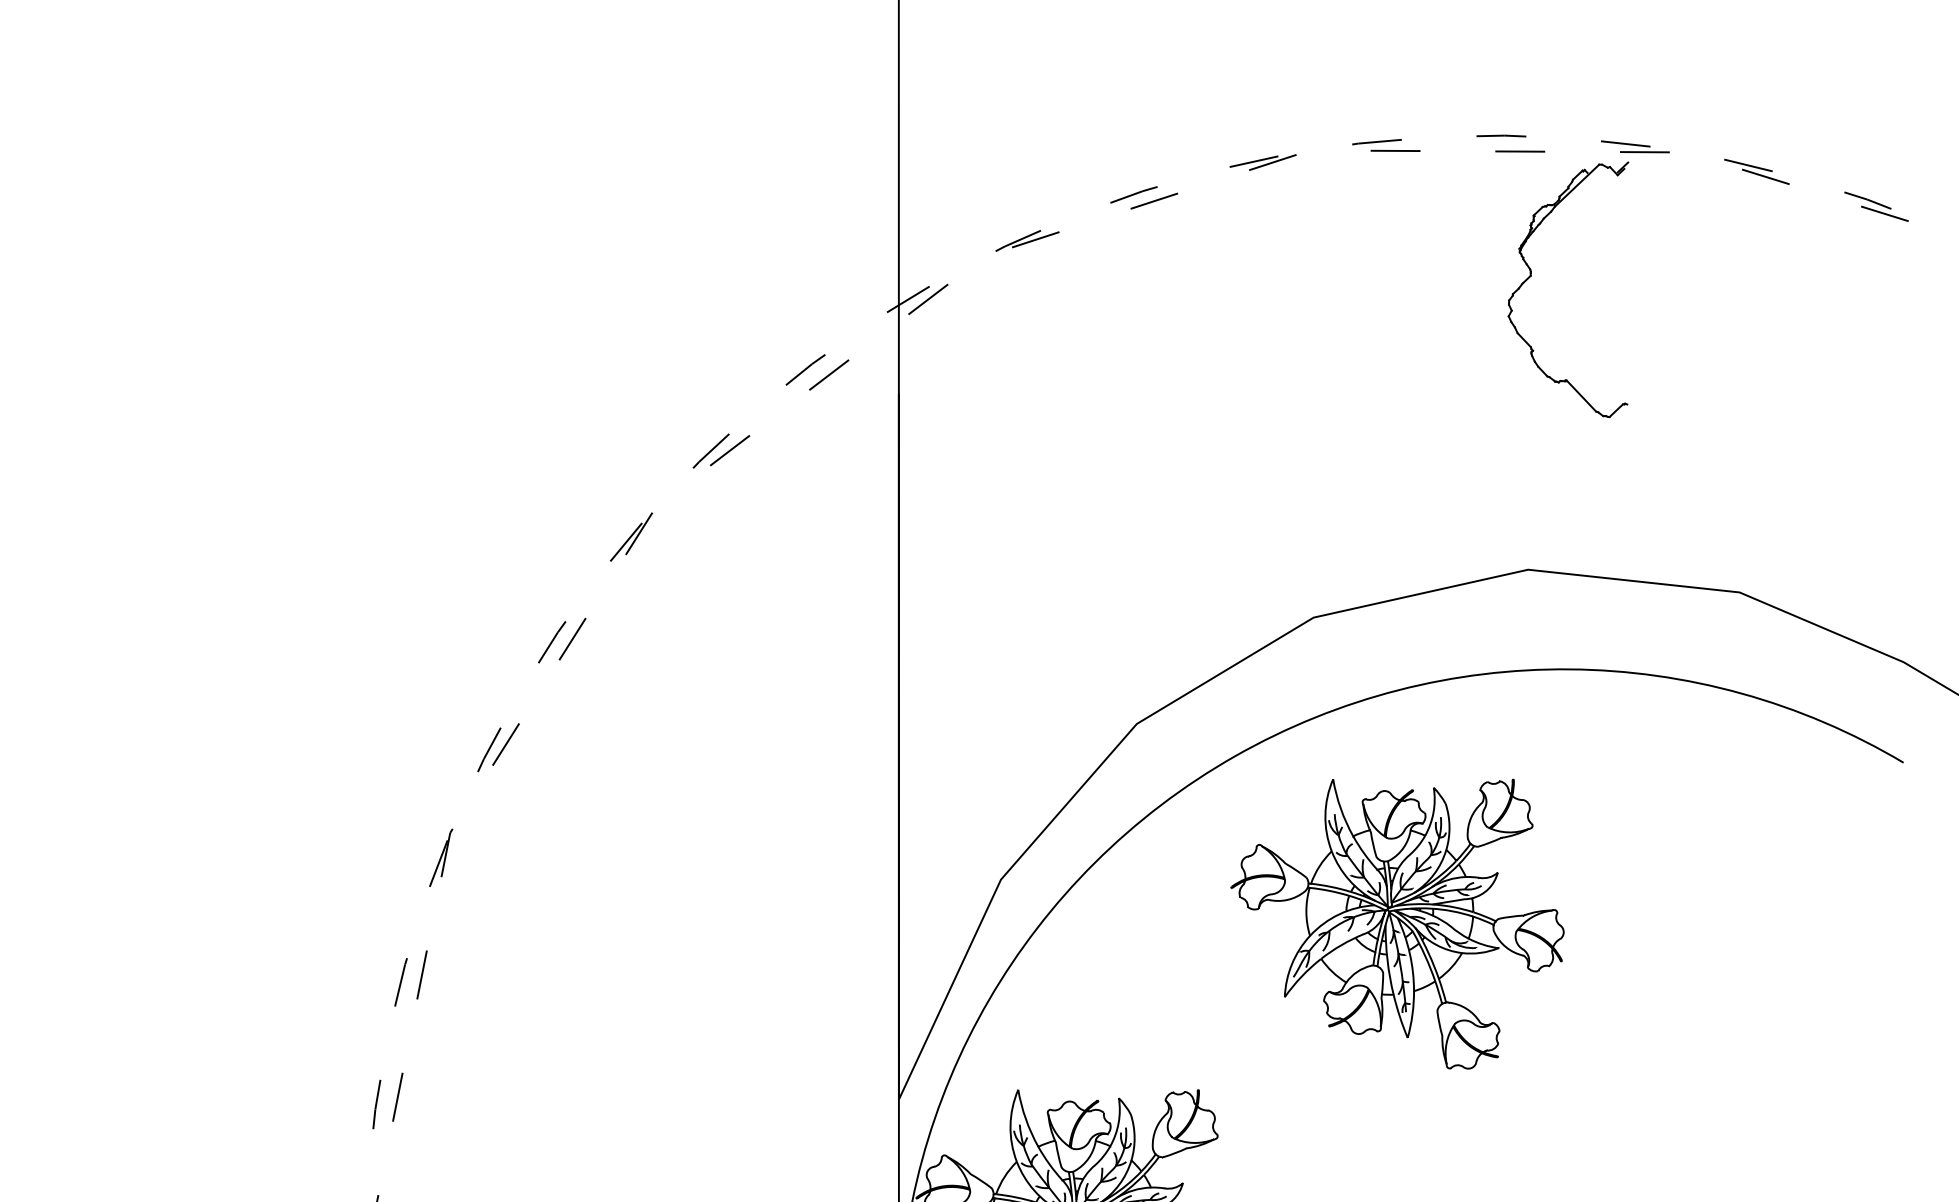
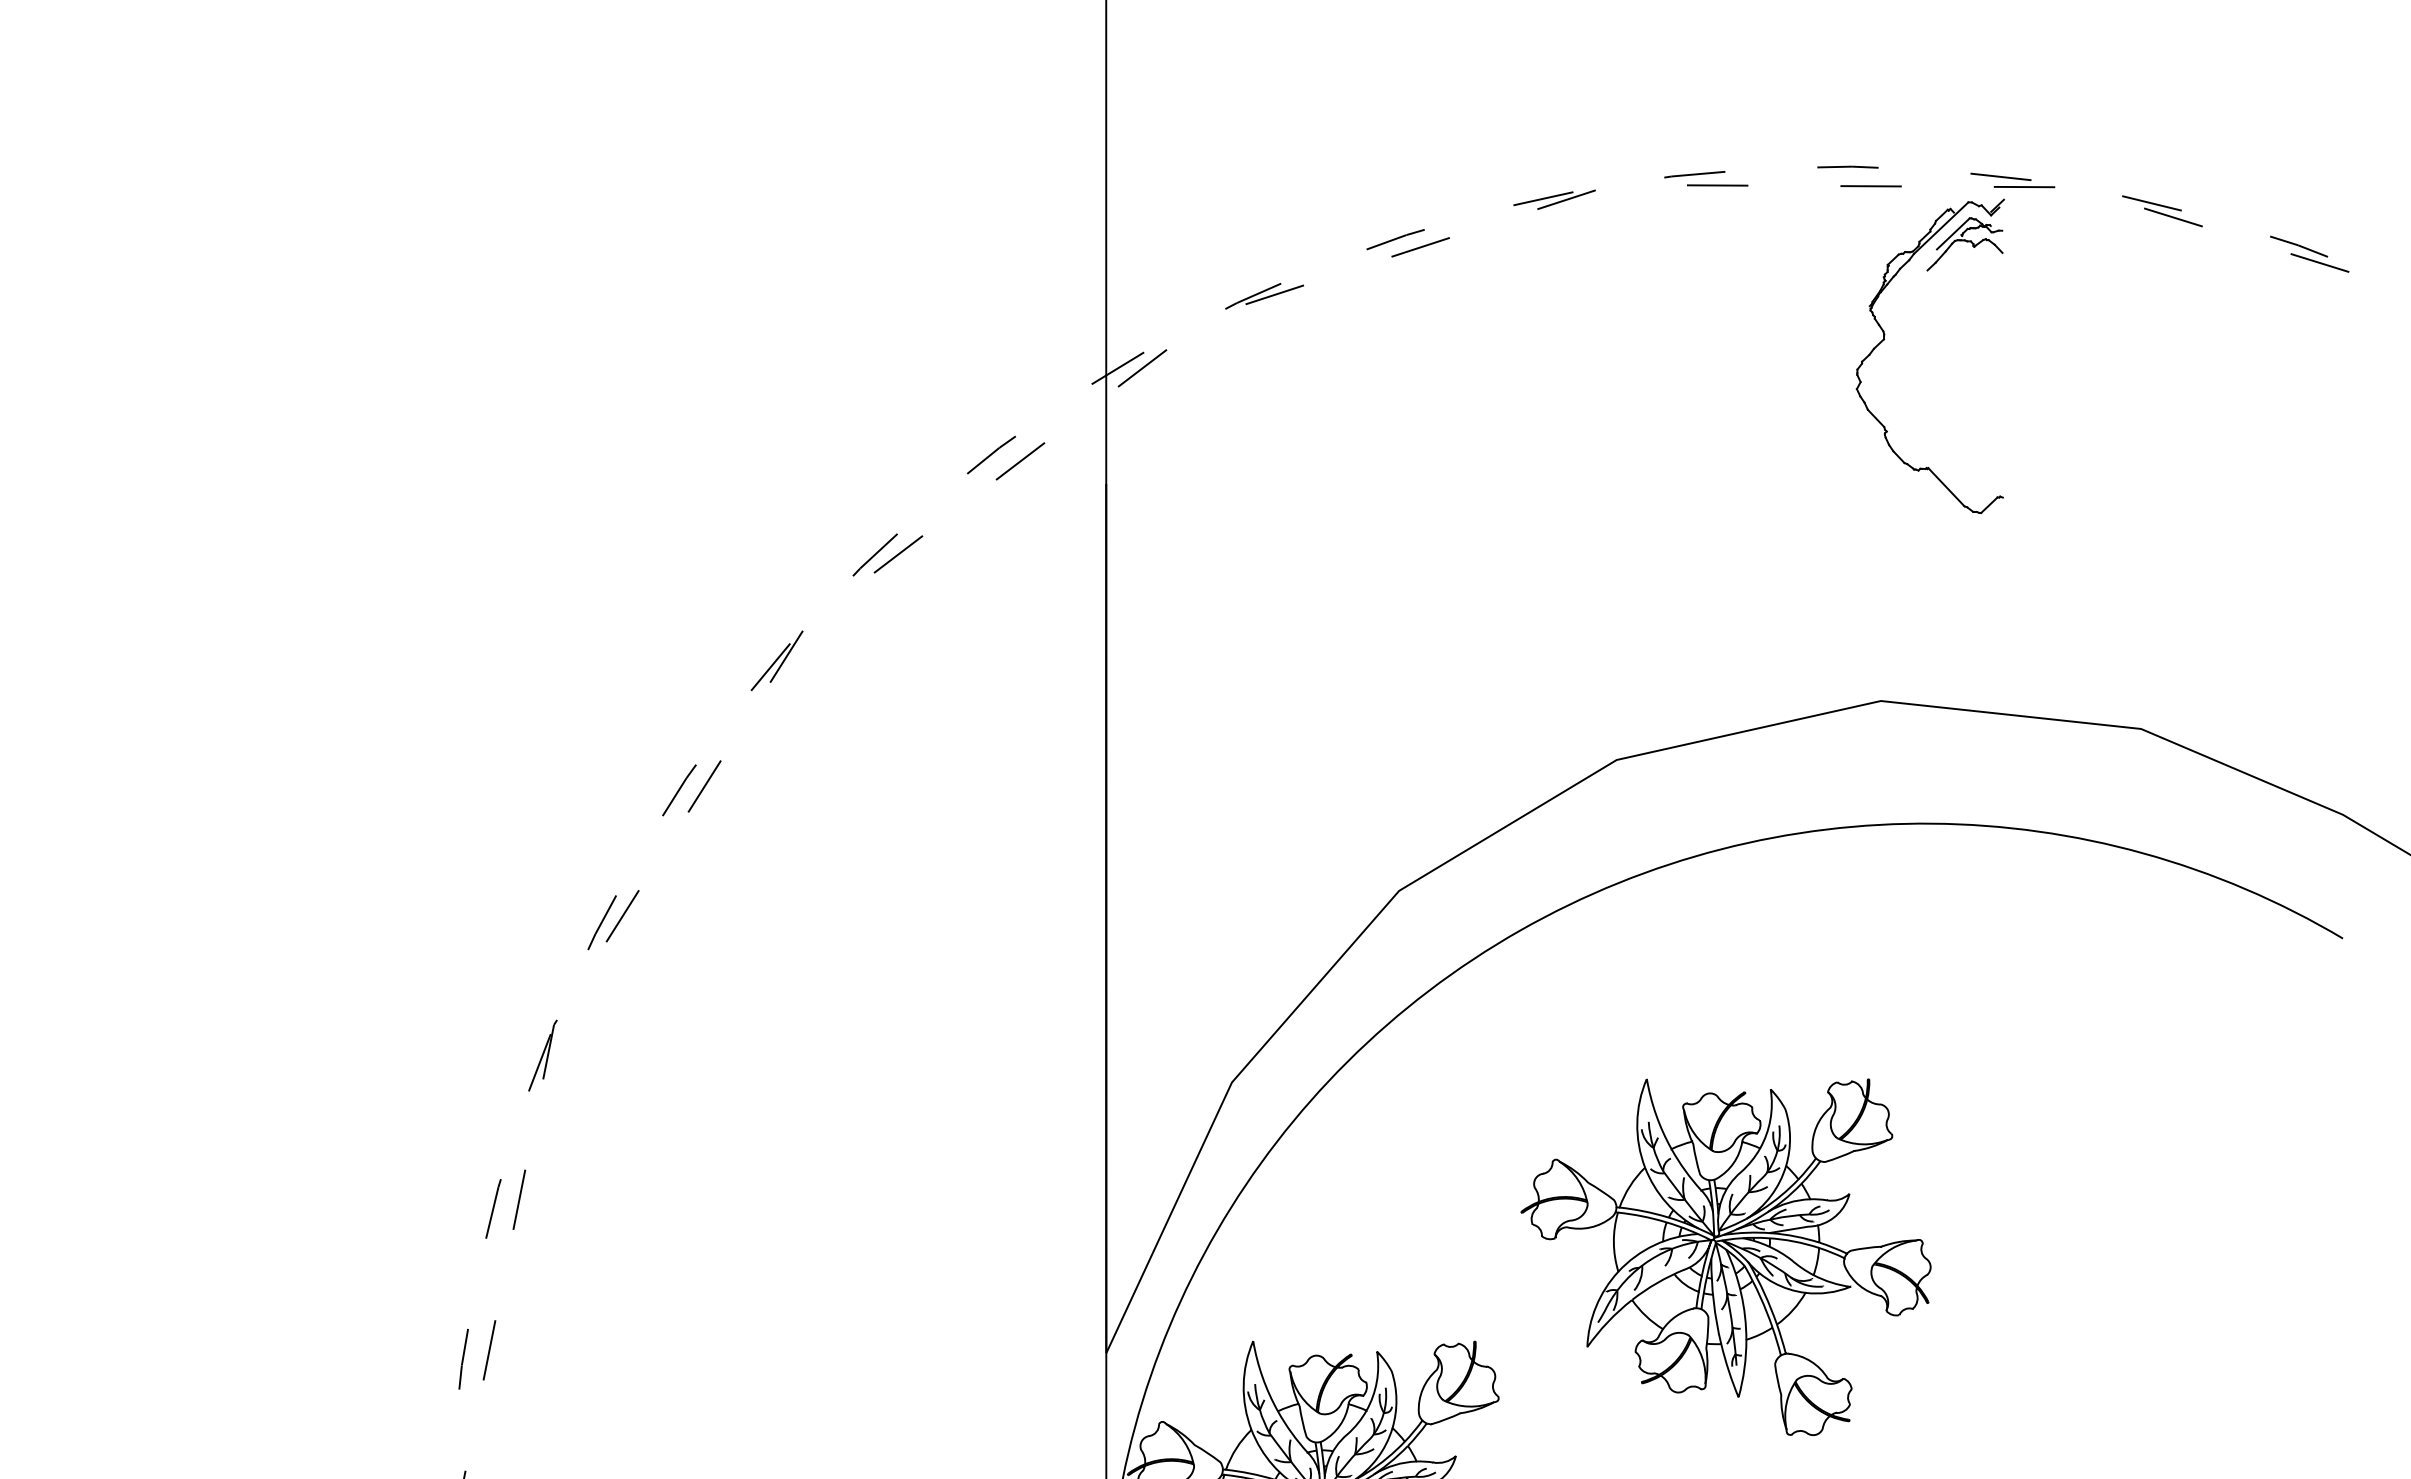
part: (1596, 198) -> (1964, 244), added
part: (1397, 923) -> (1725, 1256), moved

